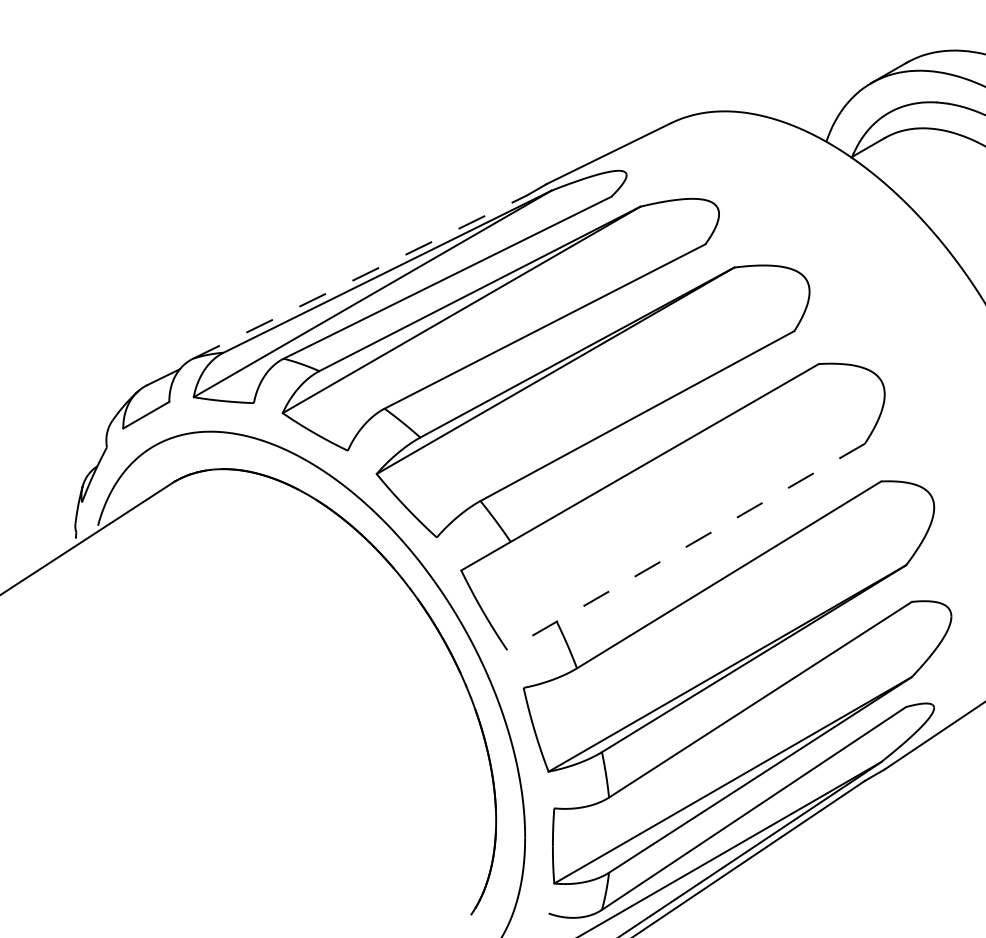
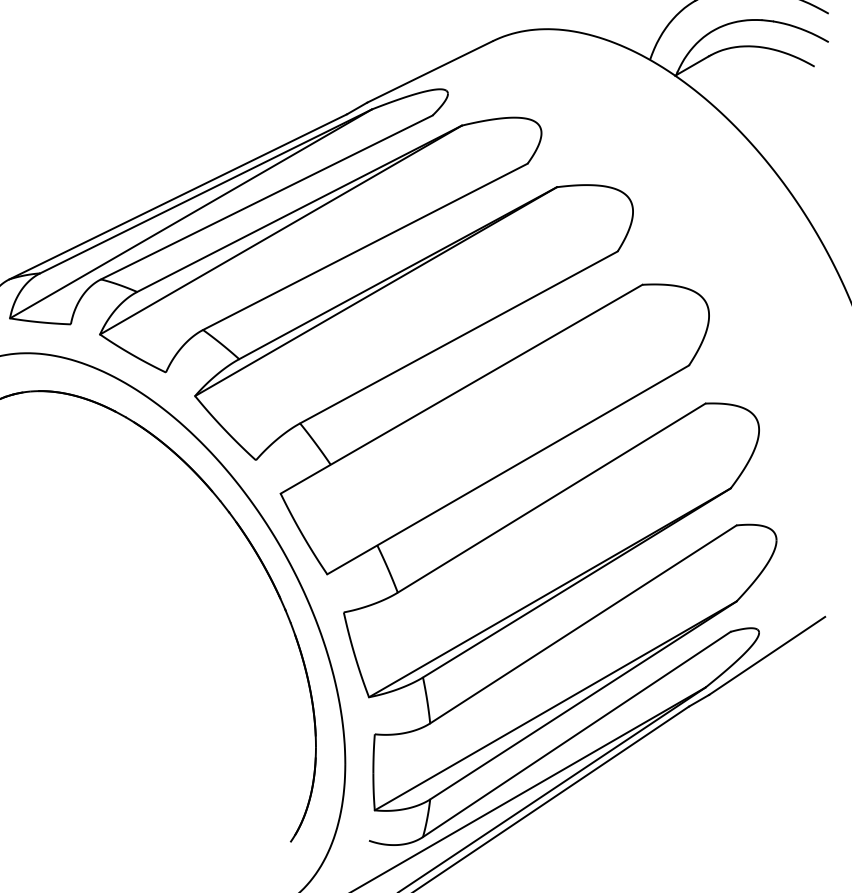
line: (360, 277) -> (178, 197), dashed -> solid
line: (685, 547) -> (507, 470), dashed -> solid

